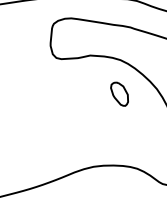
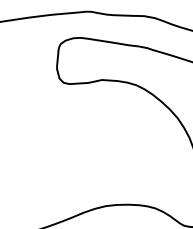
part: (118, 93) -> (134, 123), removed

